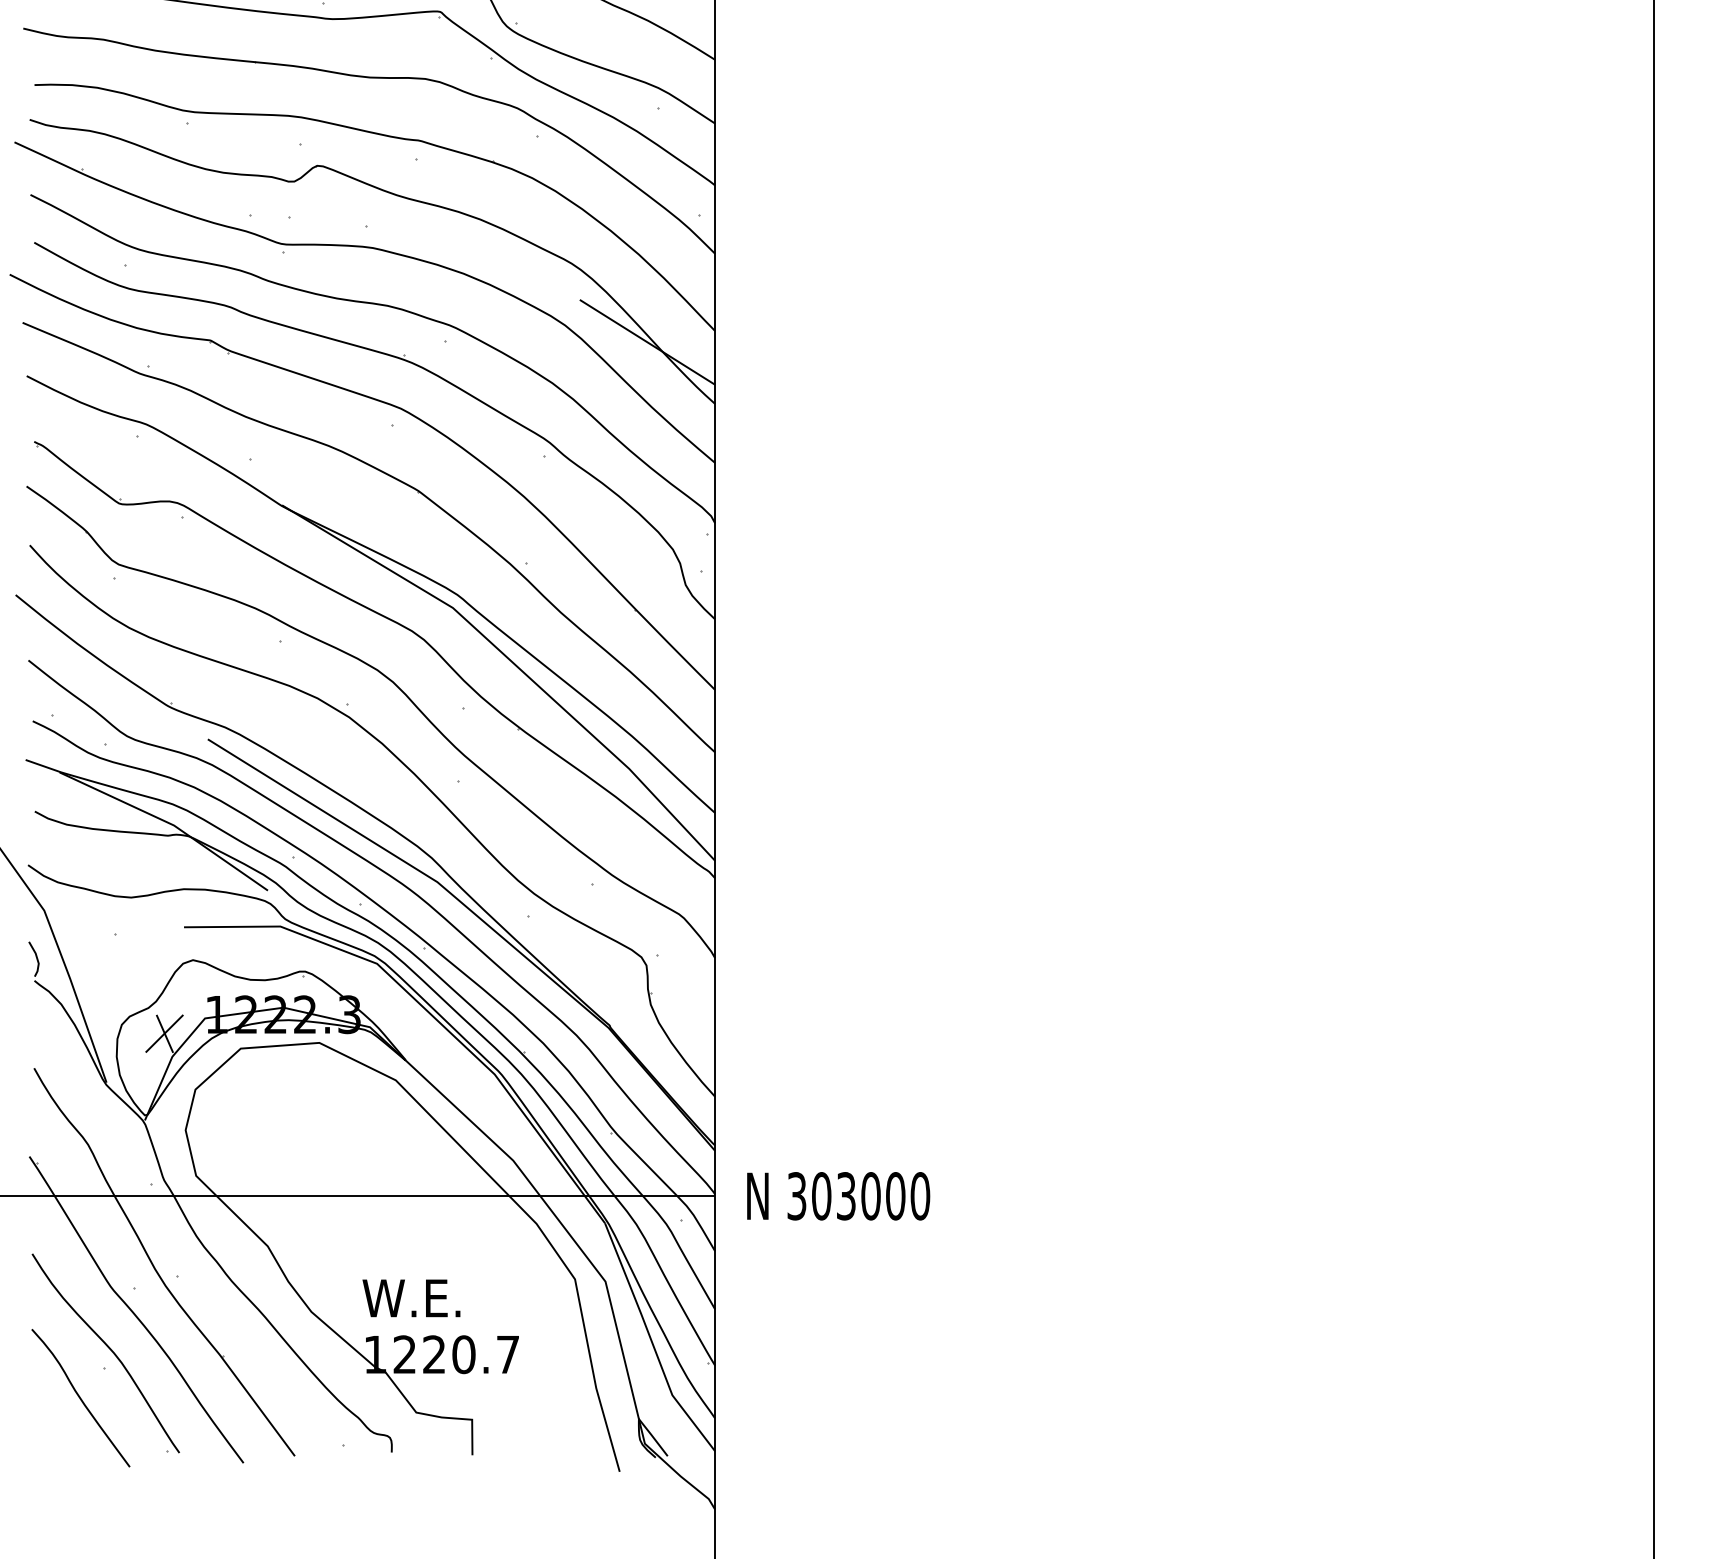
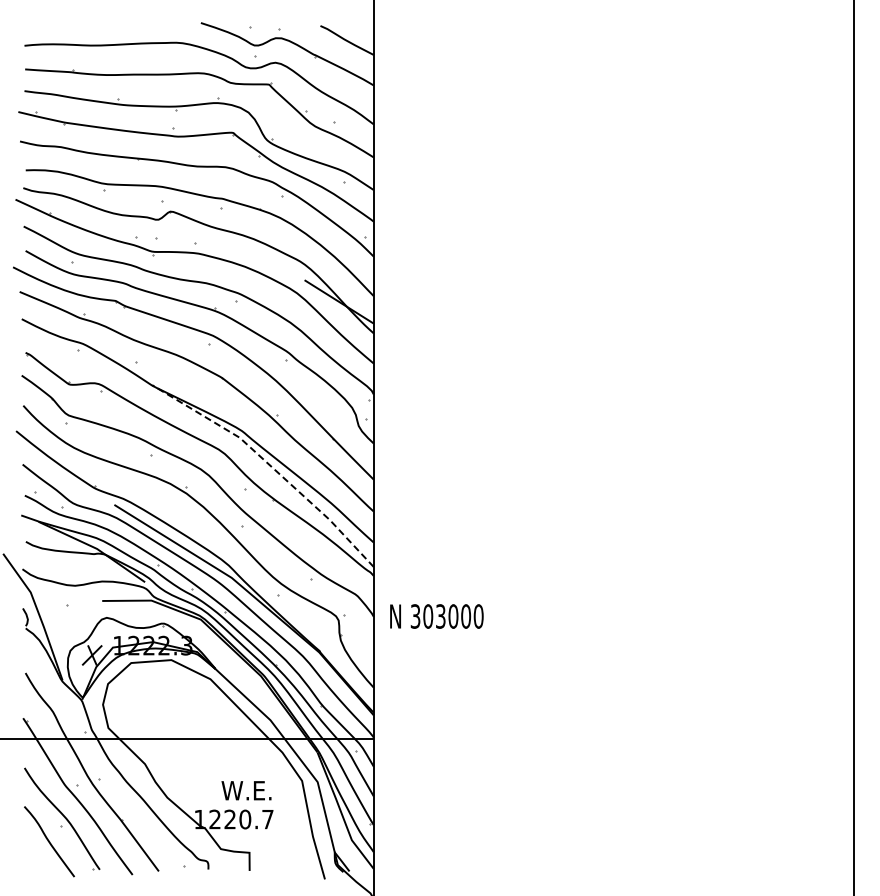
line: (515, 664) -> (271, 466), solid -> dashed
text: (837, 1196) -> (436, 616), moved
text: (411, 1297) -> (246, 790), moved

